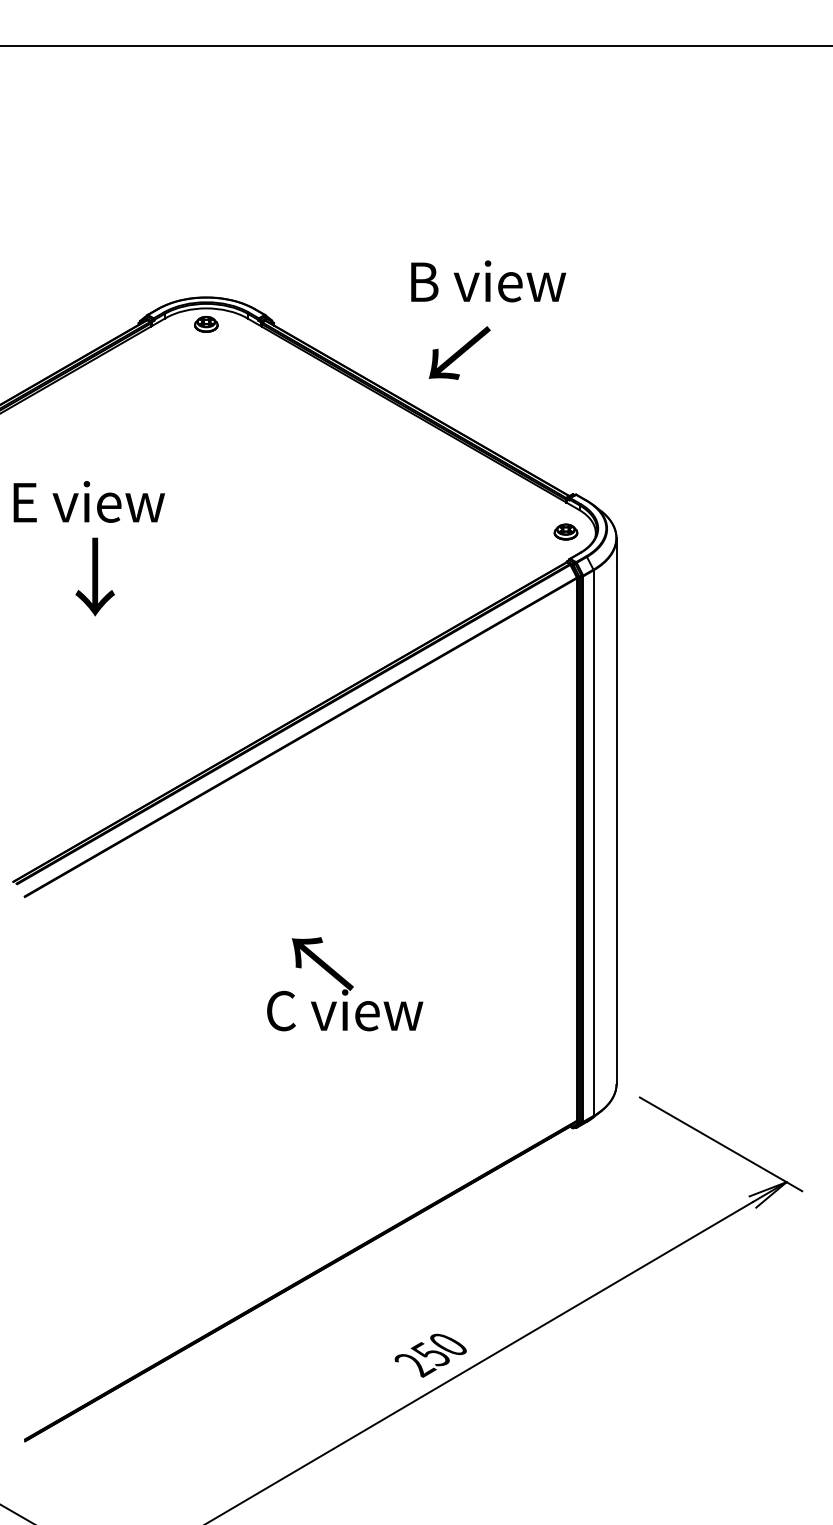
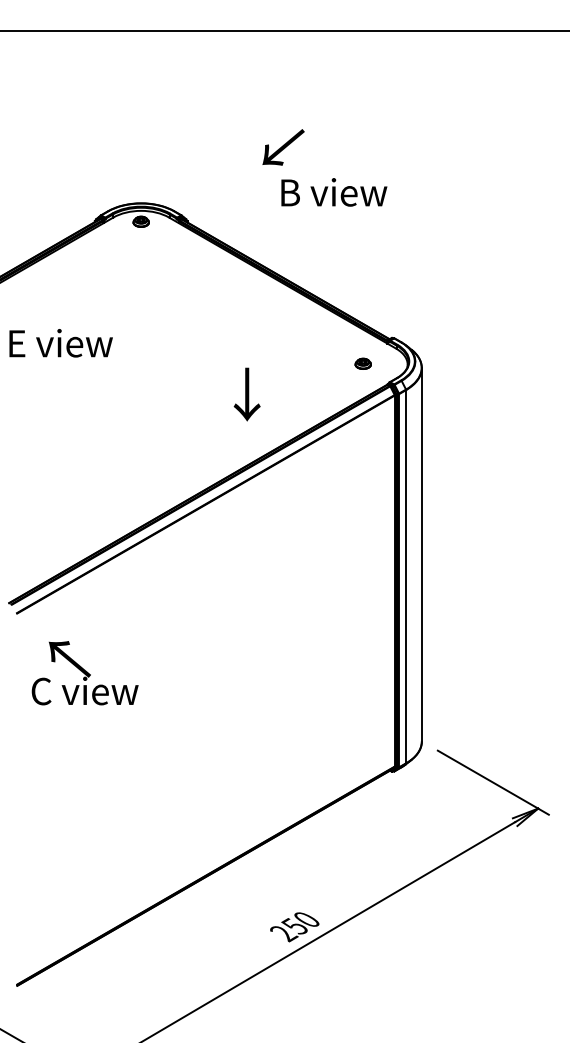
text: (459, 353) -> (283, 147), moved
part: (564, 531) -> (362, 363), moved
text: (94, 576) -> (246, 394), moved
text: (344, 984) -> (84, 673), moved

